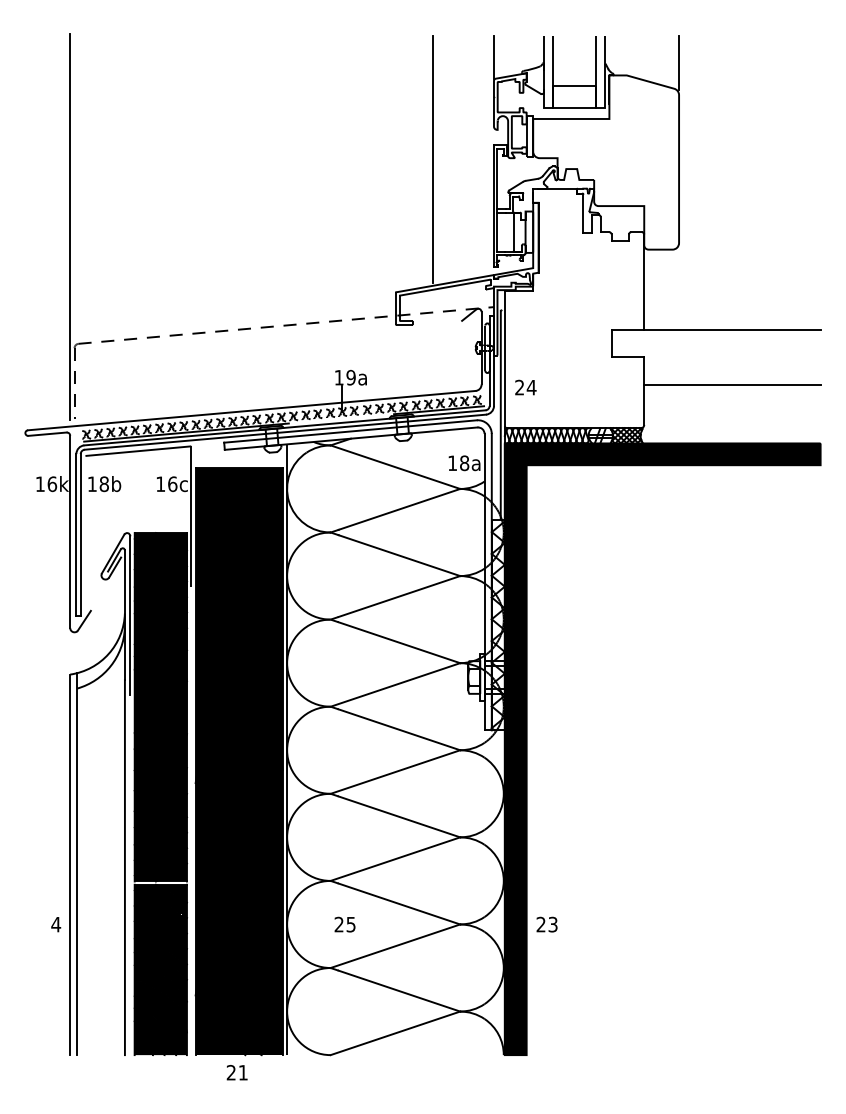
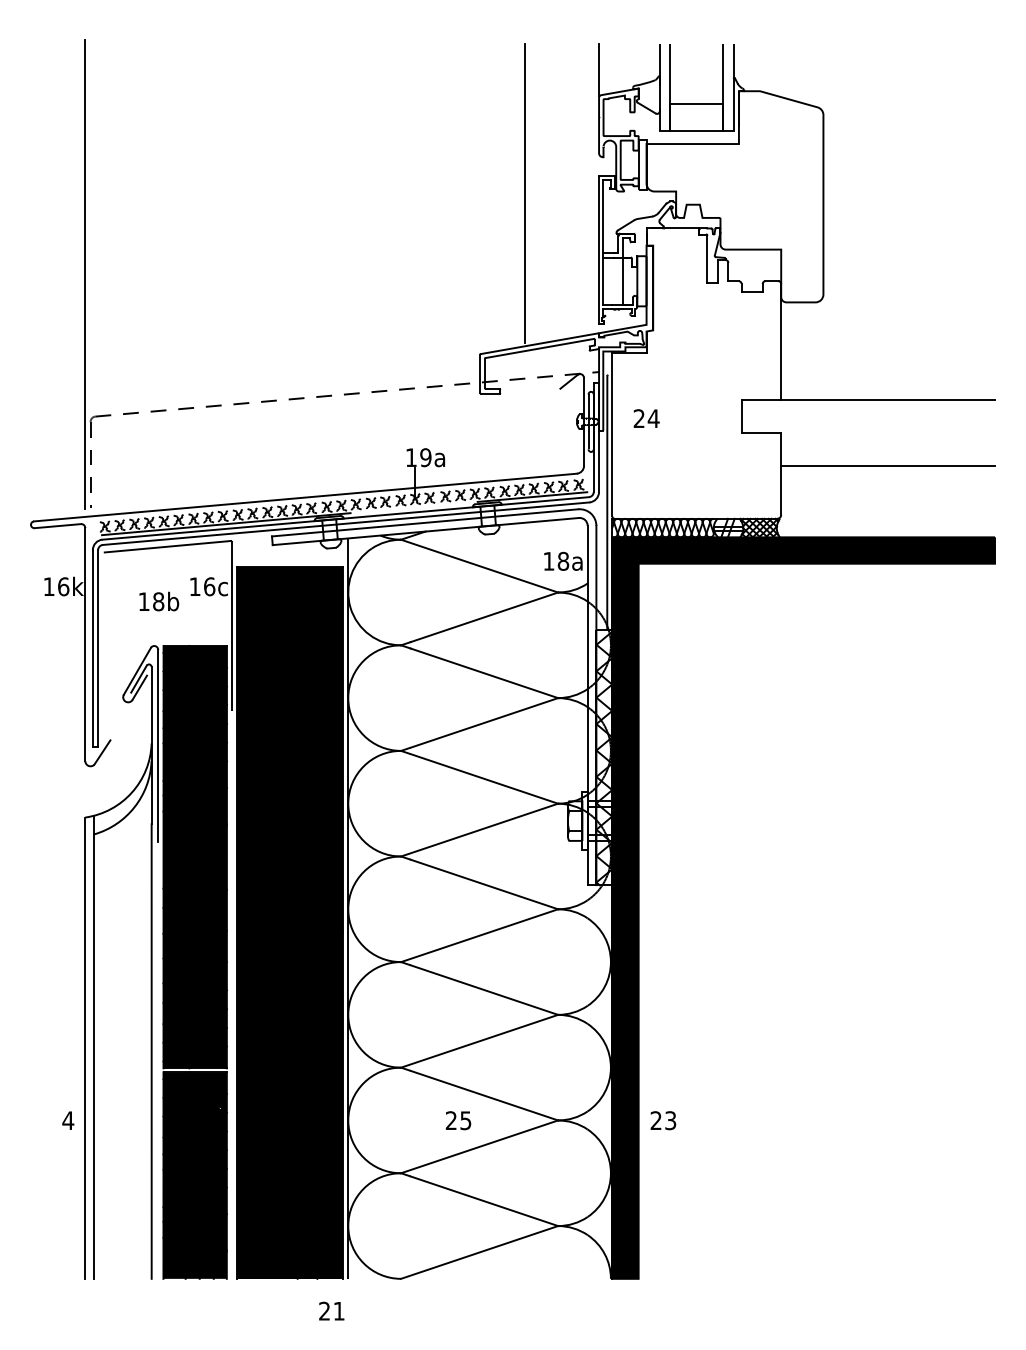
line: (679, 62) -> (823, 75), removed
text: (525, 387) -> (646, 418), moved
text: (105, 483) -> (159, 601), moved
text: (345, 924) -> (458, 1120), moved
text: (236, 1072) -> (331, 1310), moved

